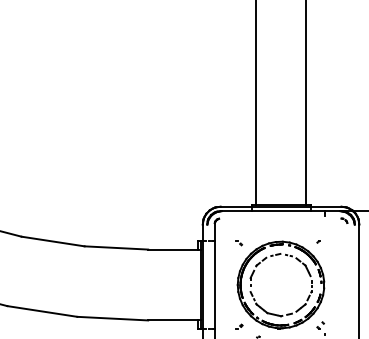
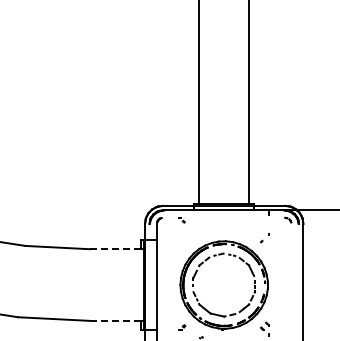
part: (238, 243) -> (181, 220), moved
line: (173, 249) -> (115, 249), solid -> dashed
line: (173, 320) -> (115, 320), solid -> dashed

